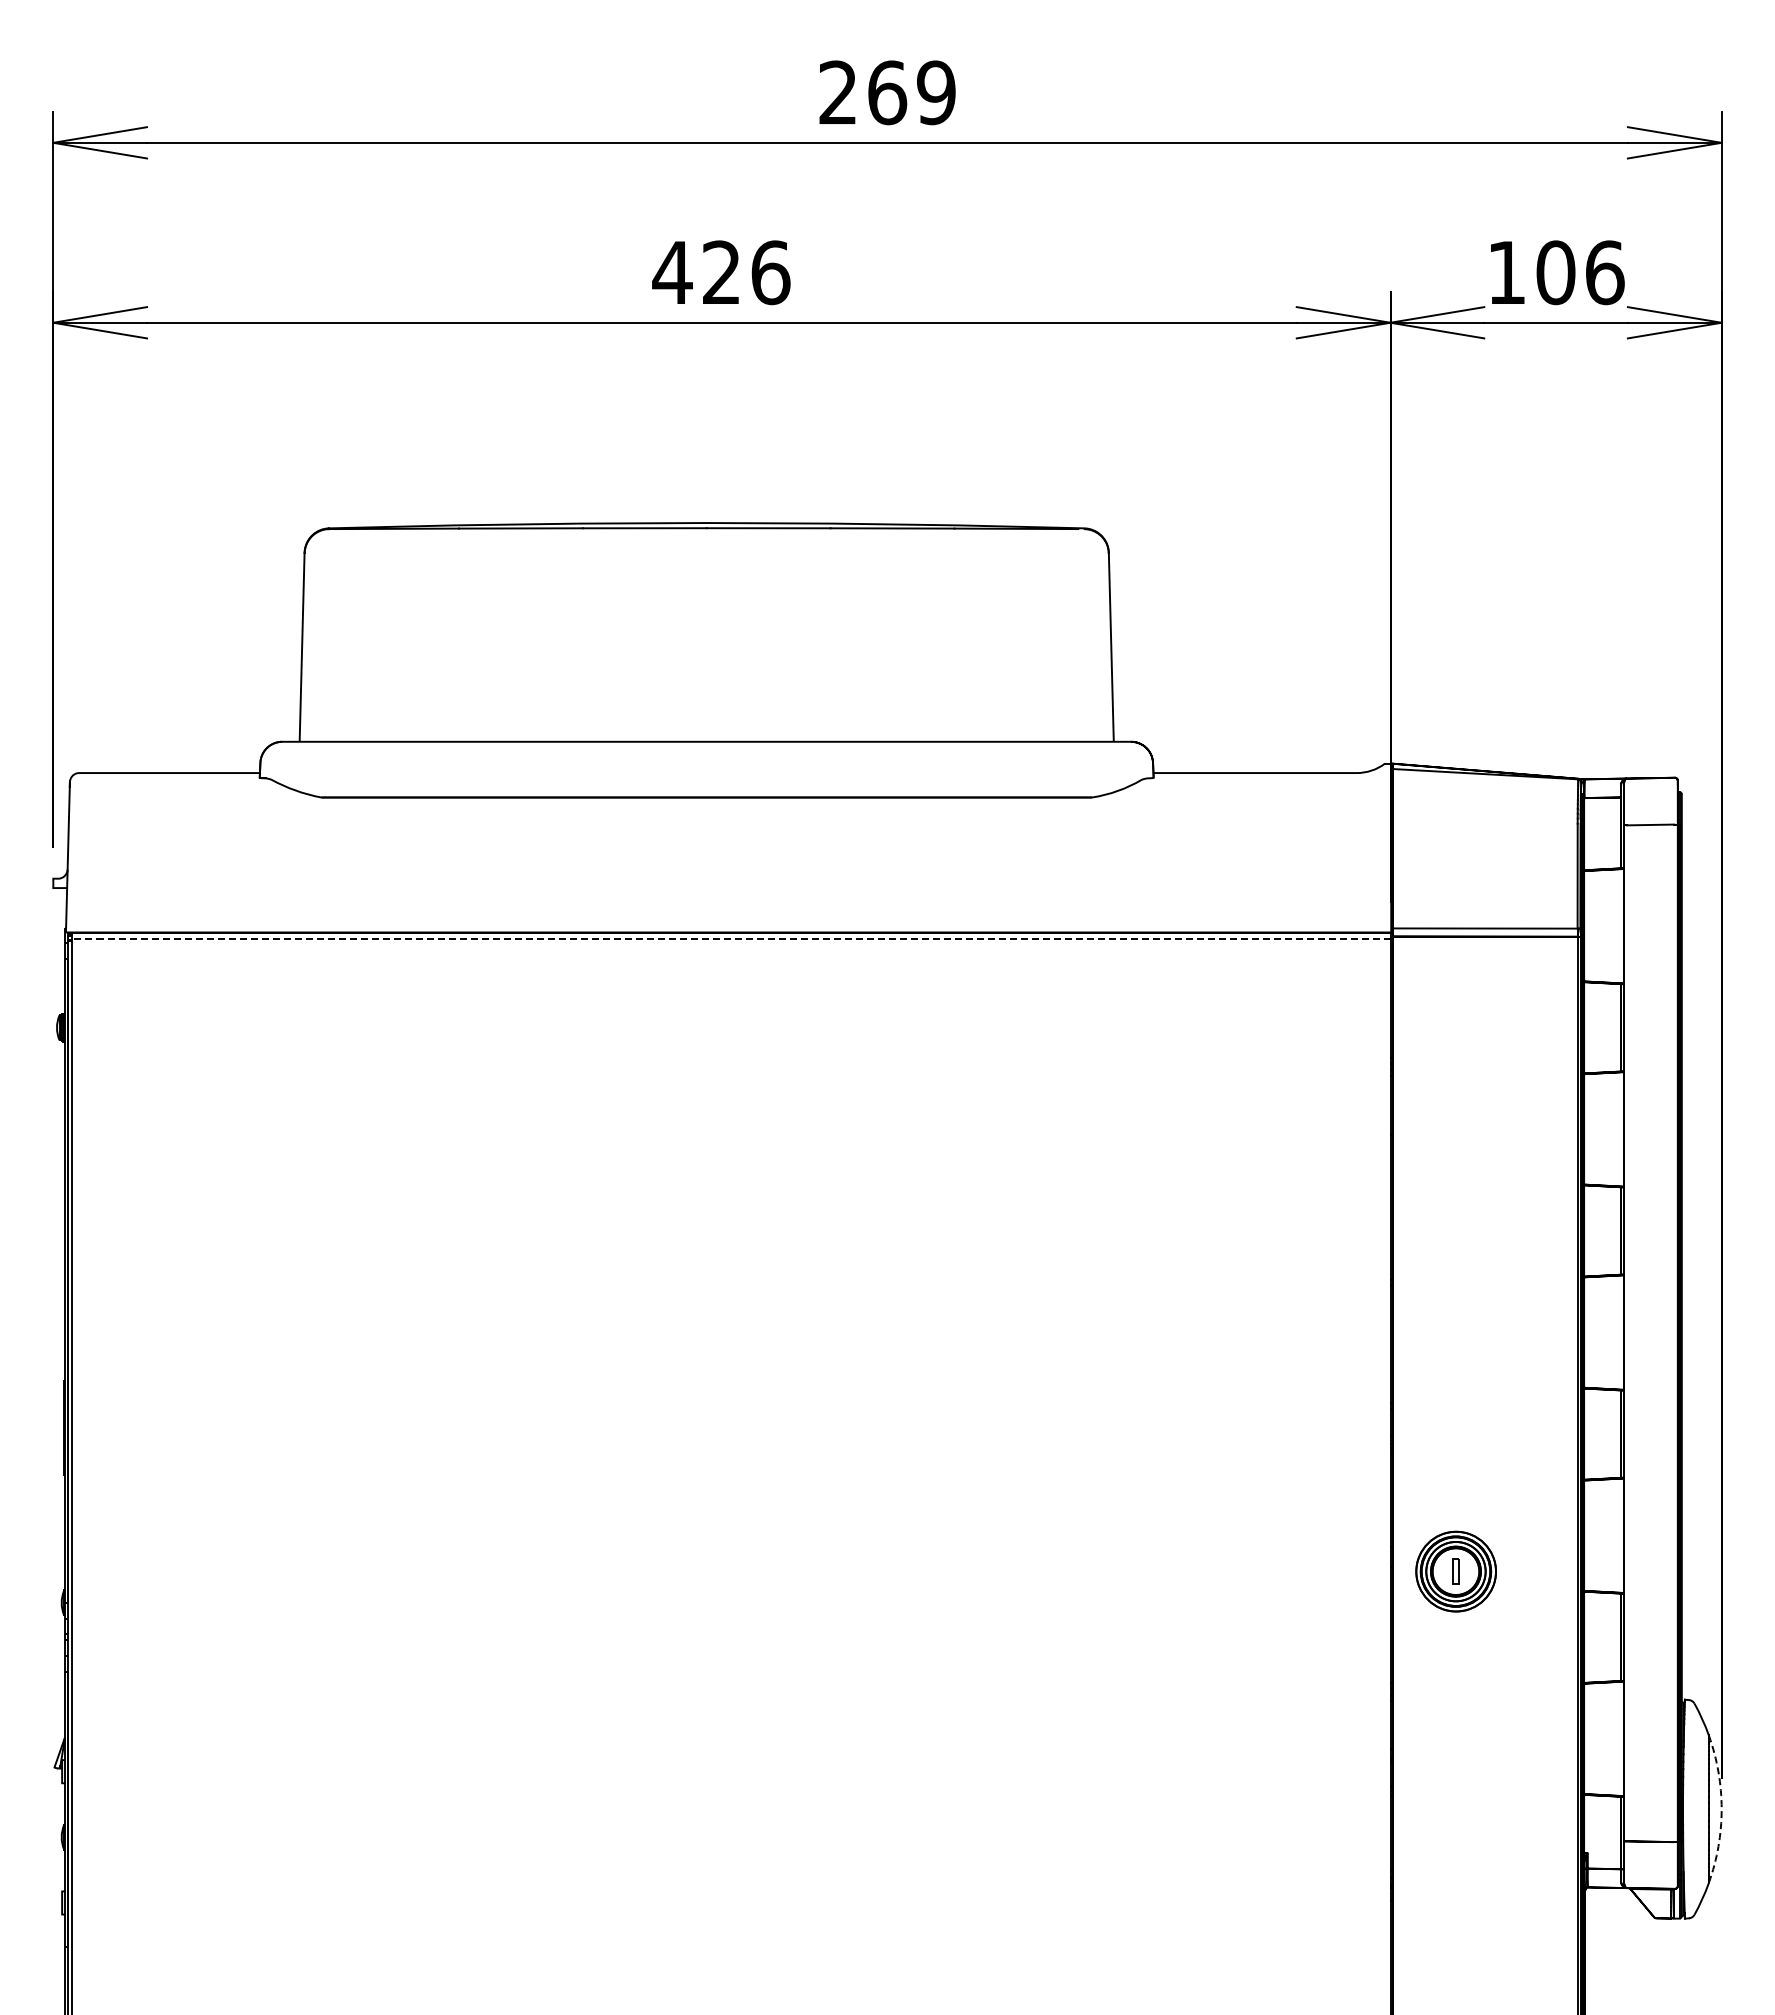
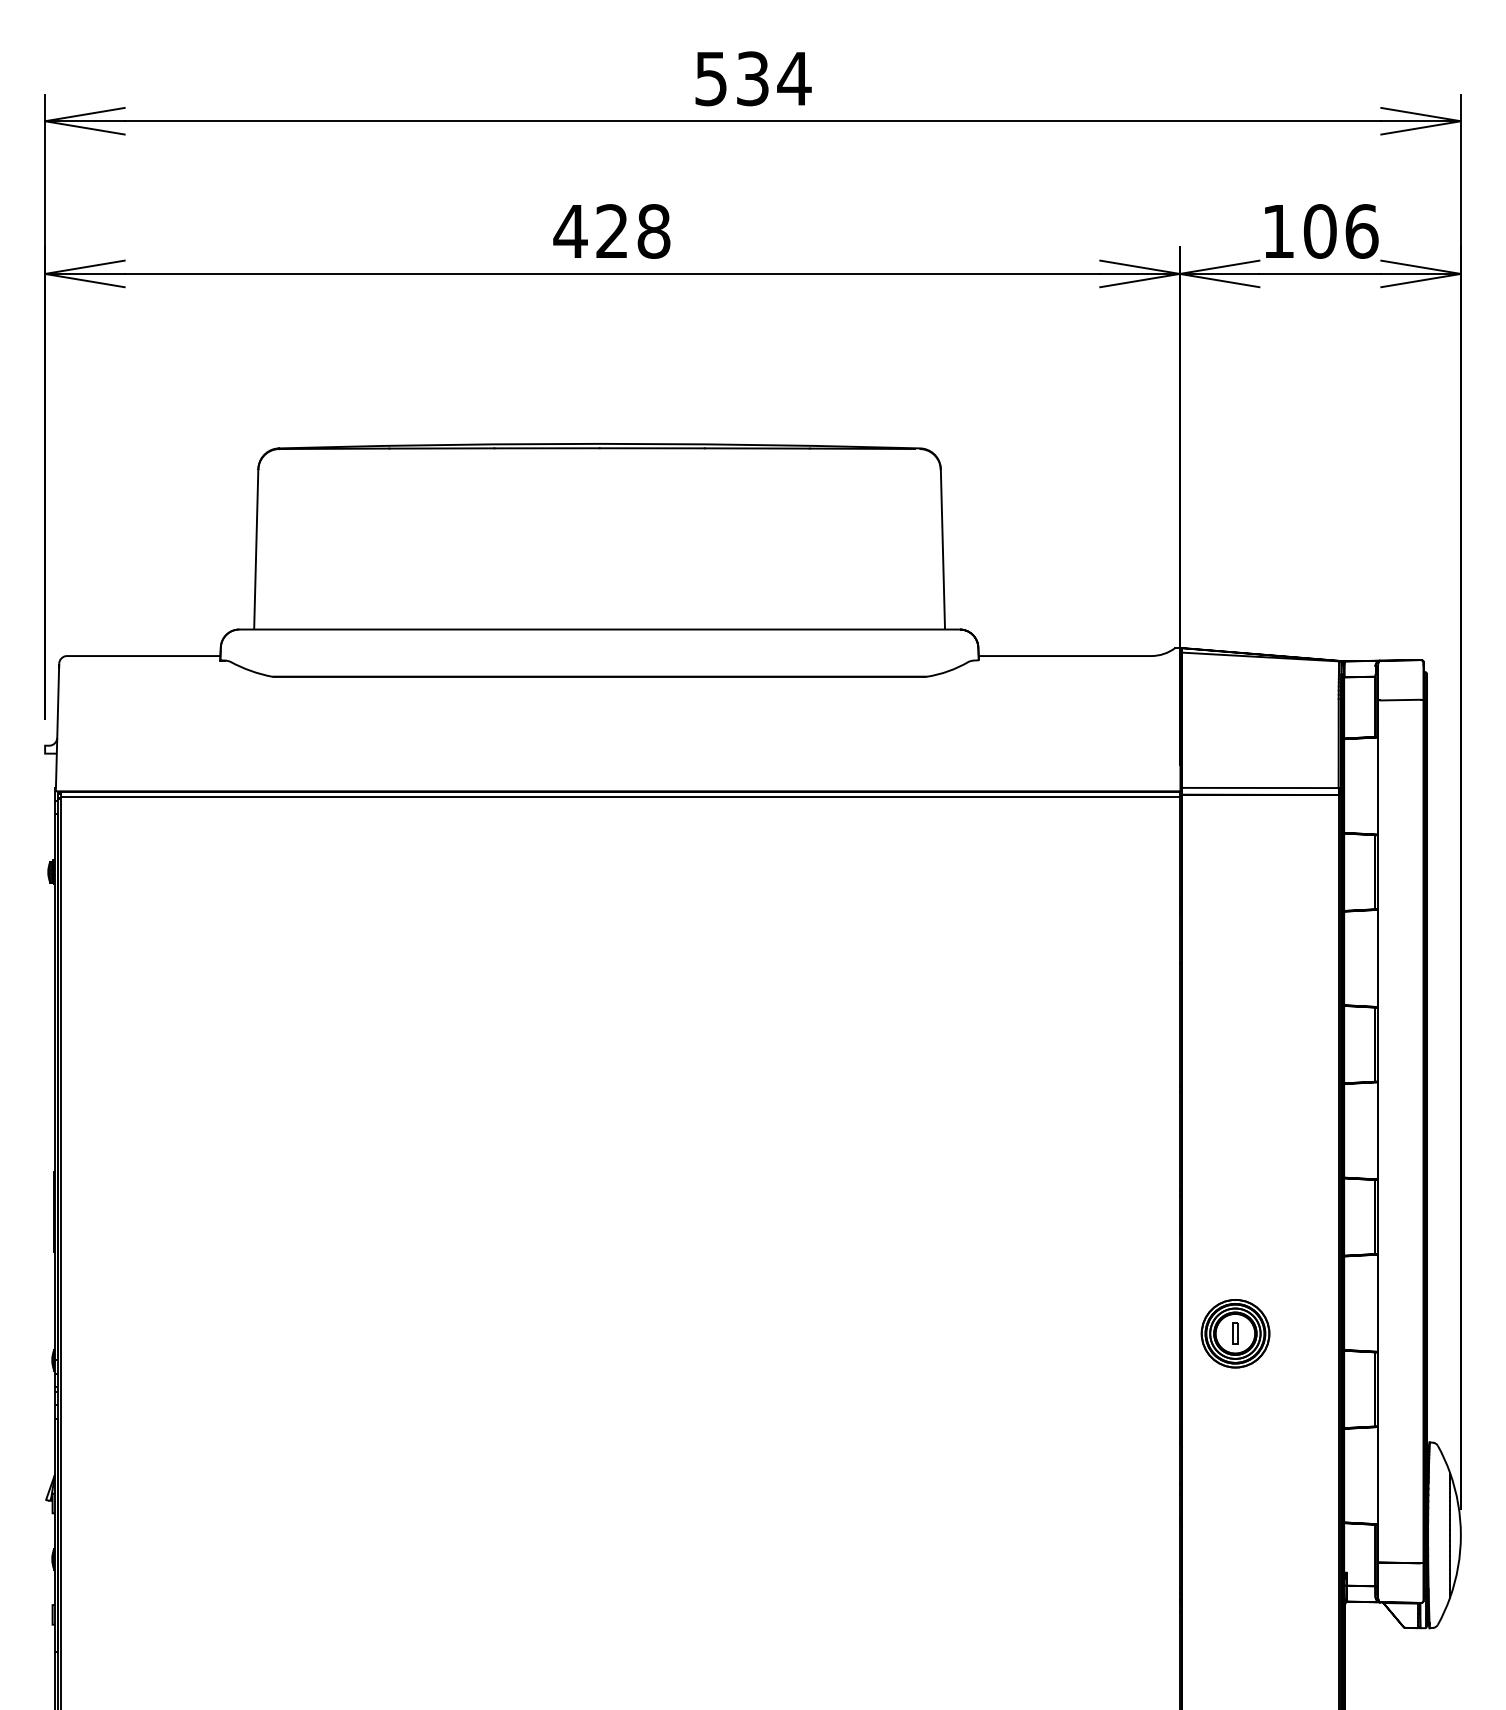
text: (887, 92) -> (753, 78), 269 -> 534
text: (770, 272) -> (653, 231), 426 -> 428
line: (730, 938) -> (619, 796), dashed -> solid
line: (1721, 1809) -> (1460, 1535), dashed -> solid

